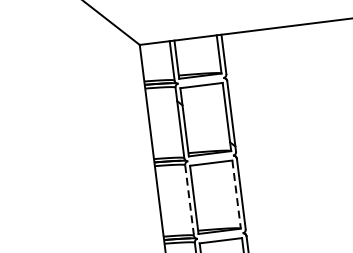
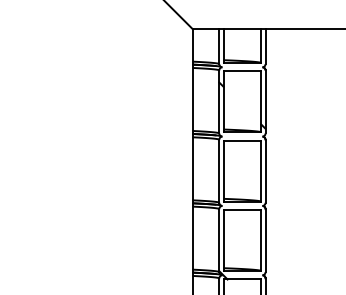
line: (236, 194) -> (261, 171), dashed -> solid
line: (189, 200) -> (219, 171), dashed -> solid

